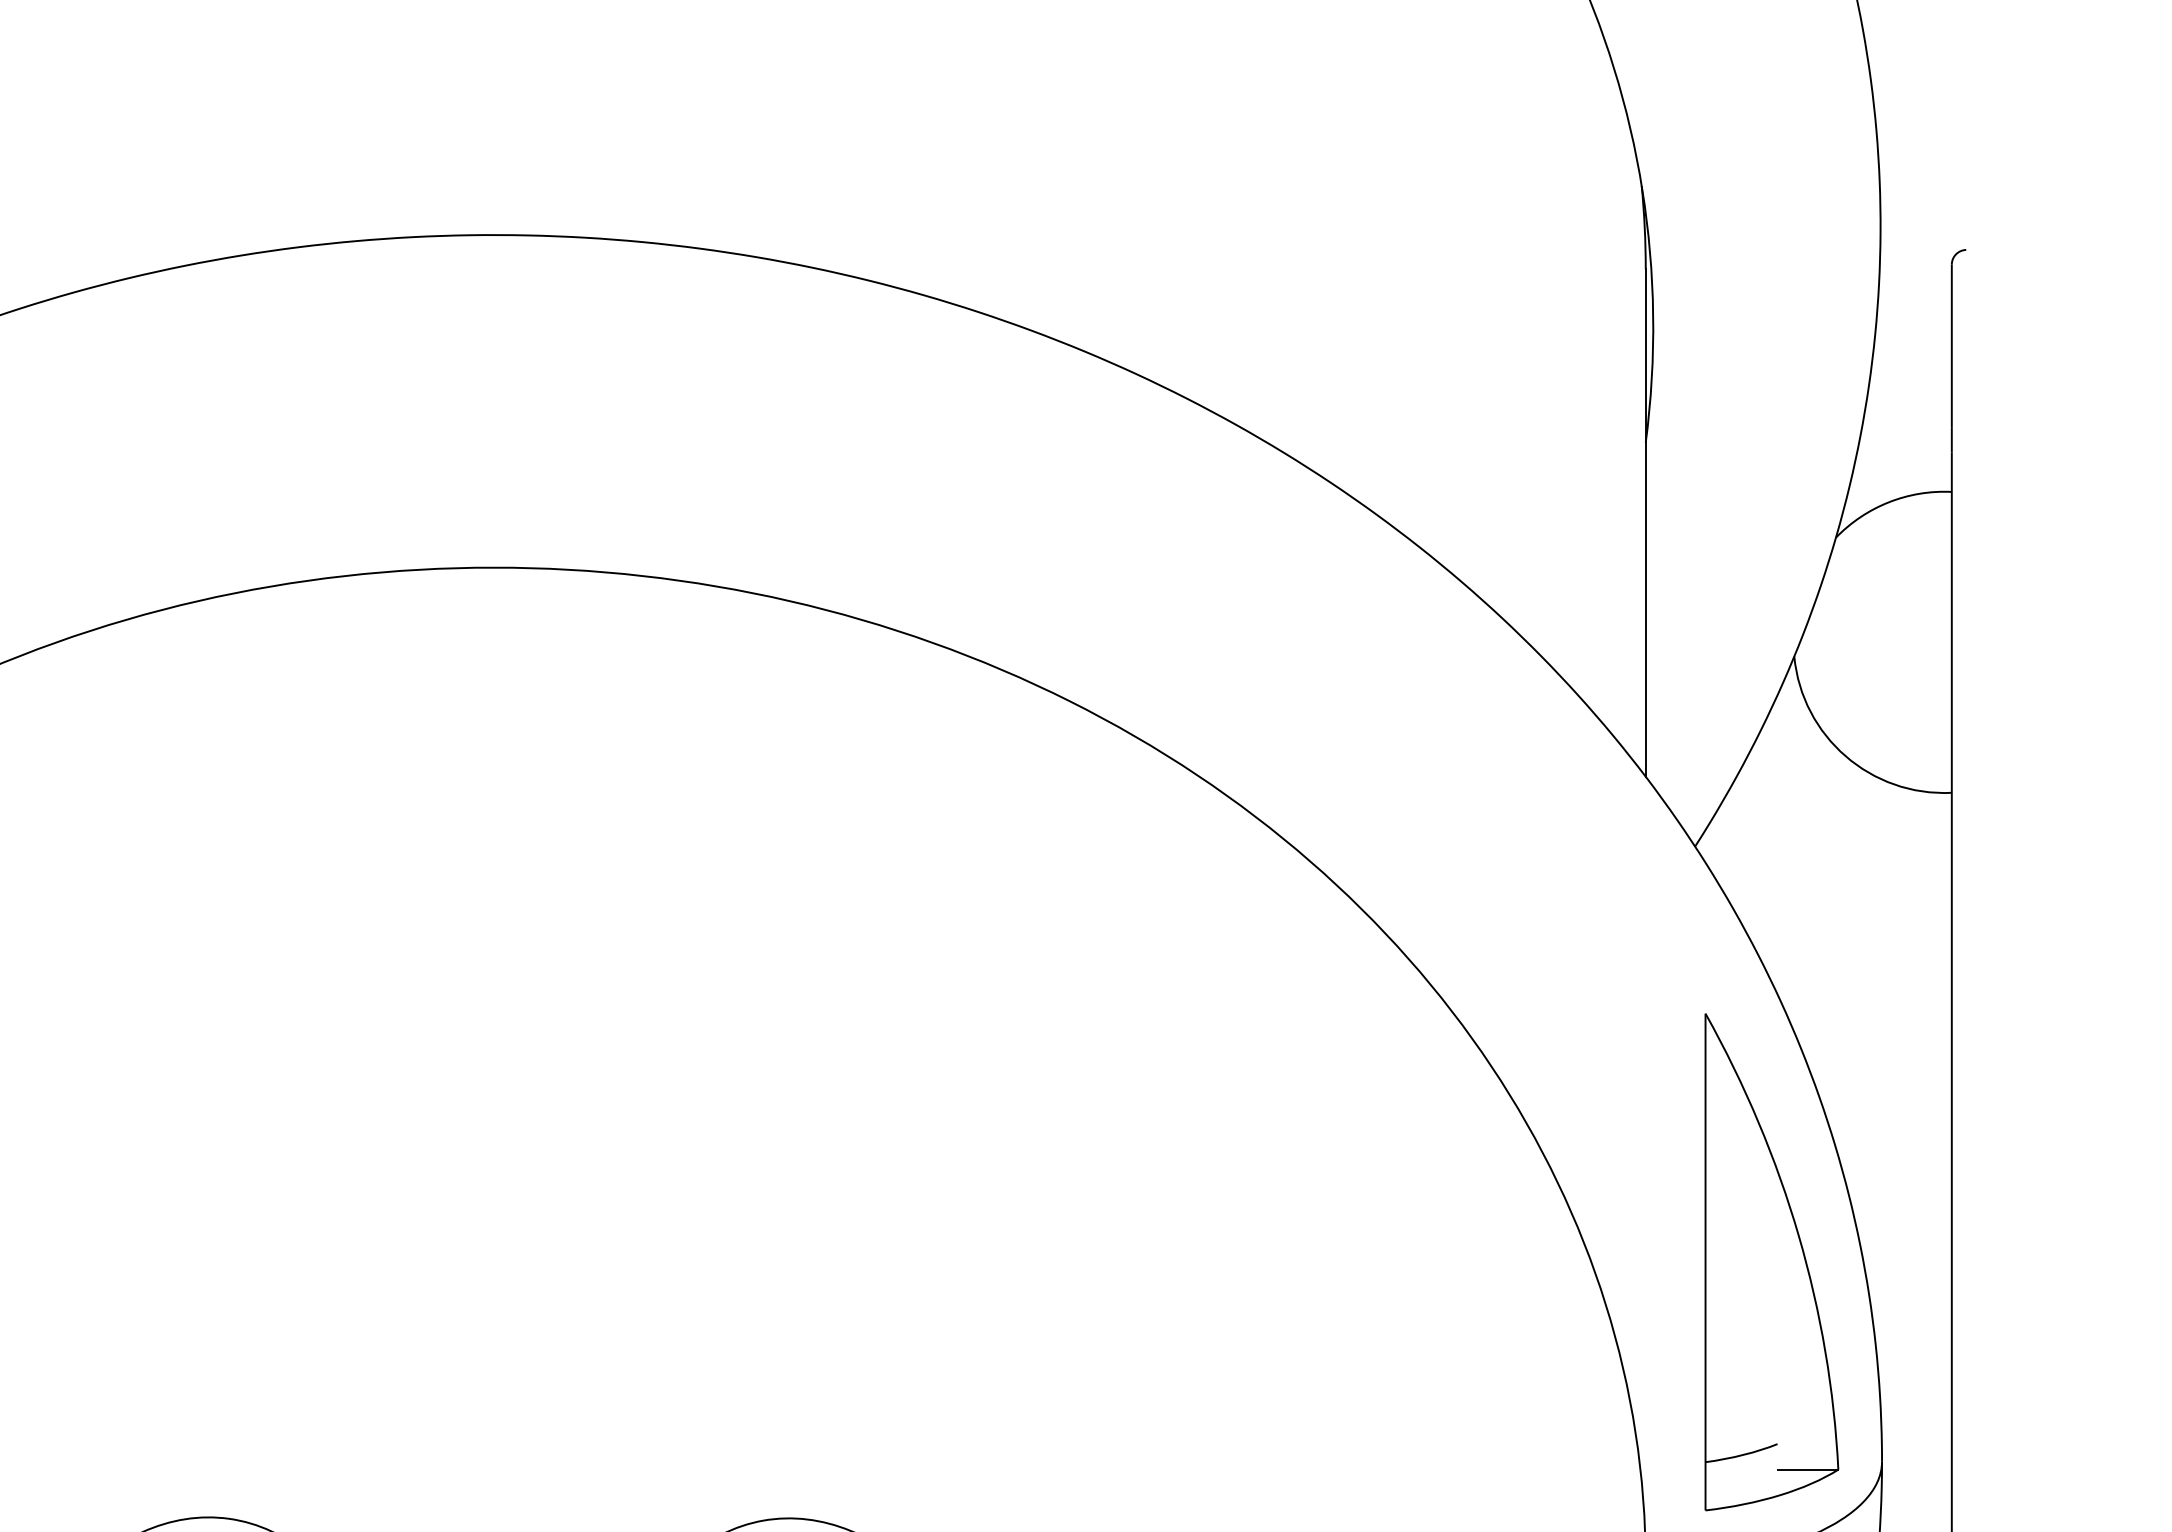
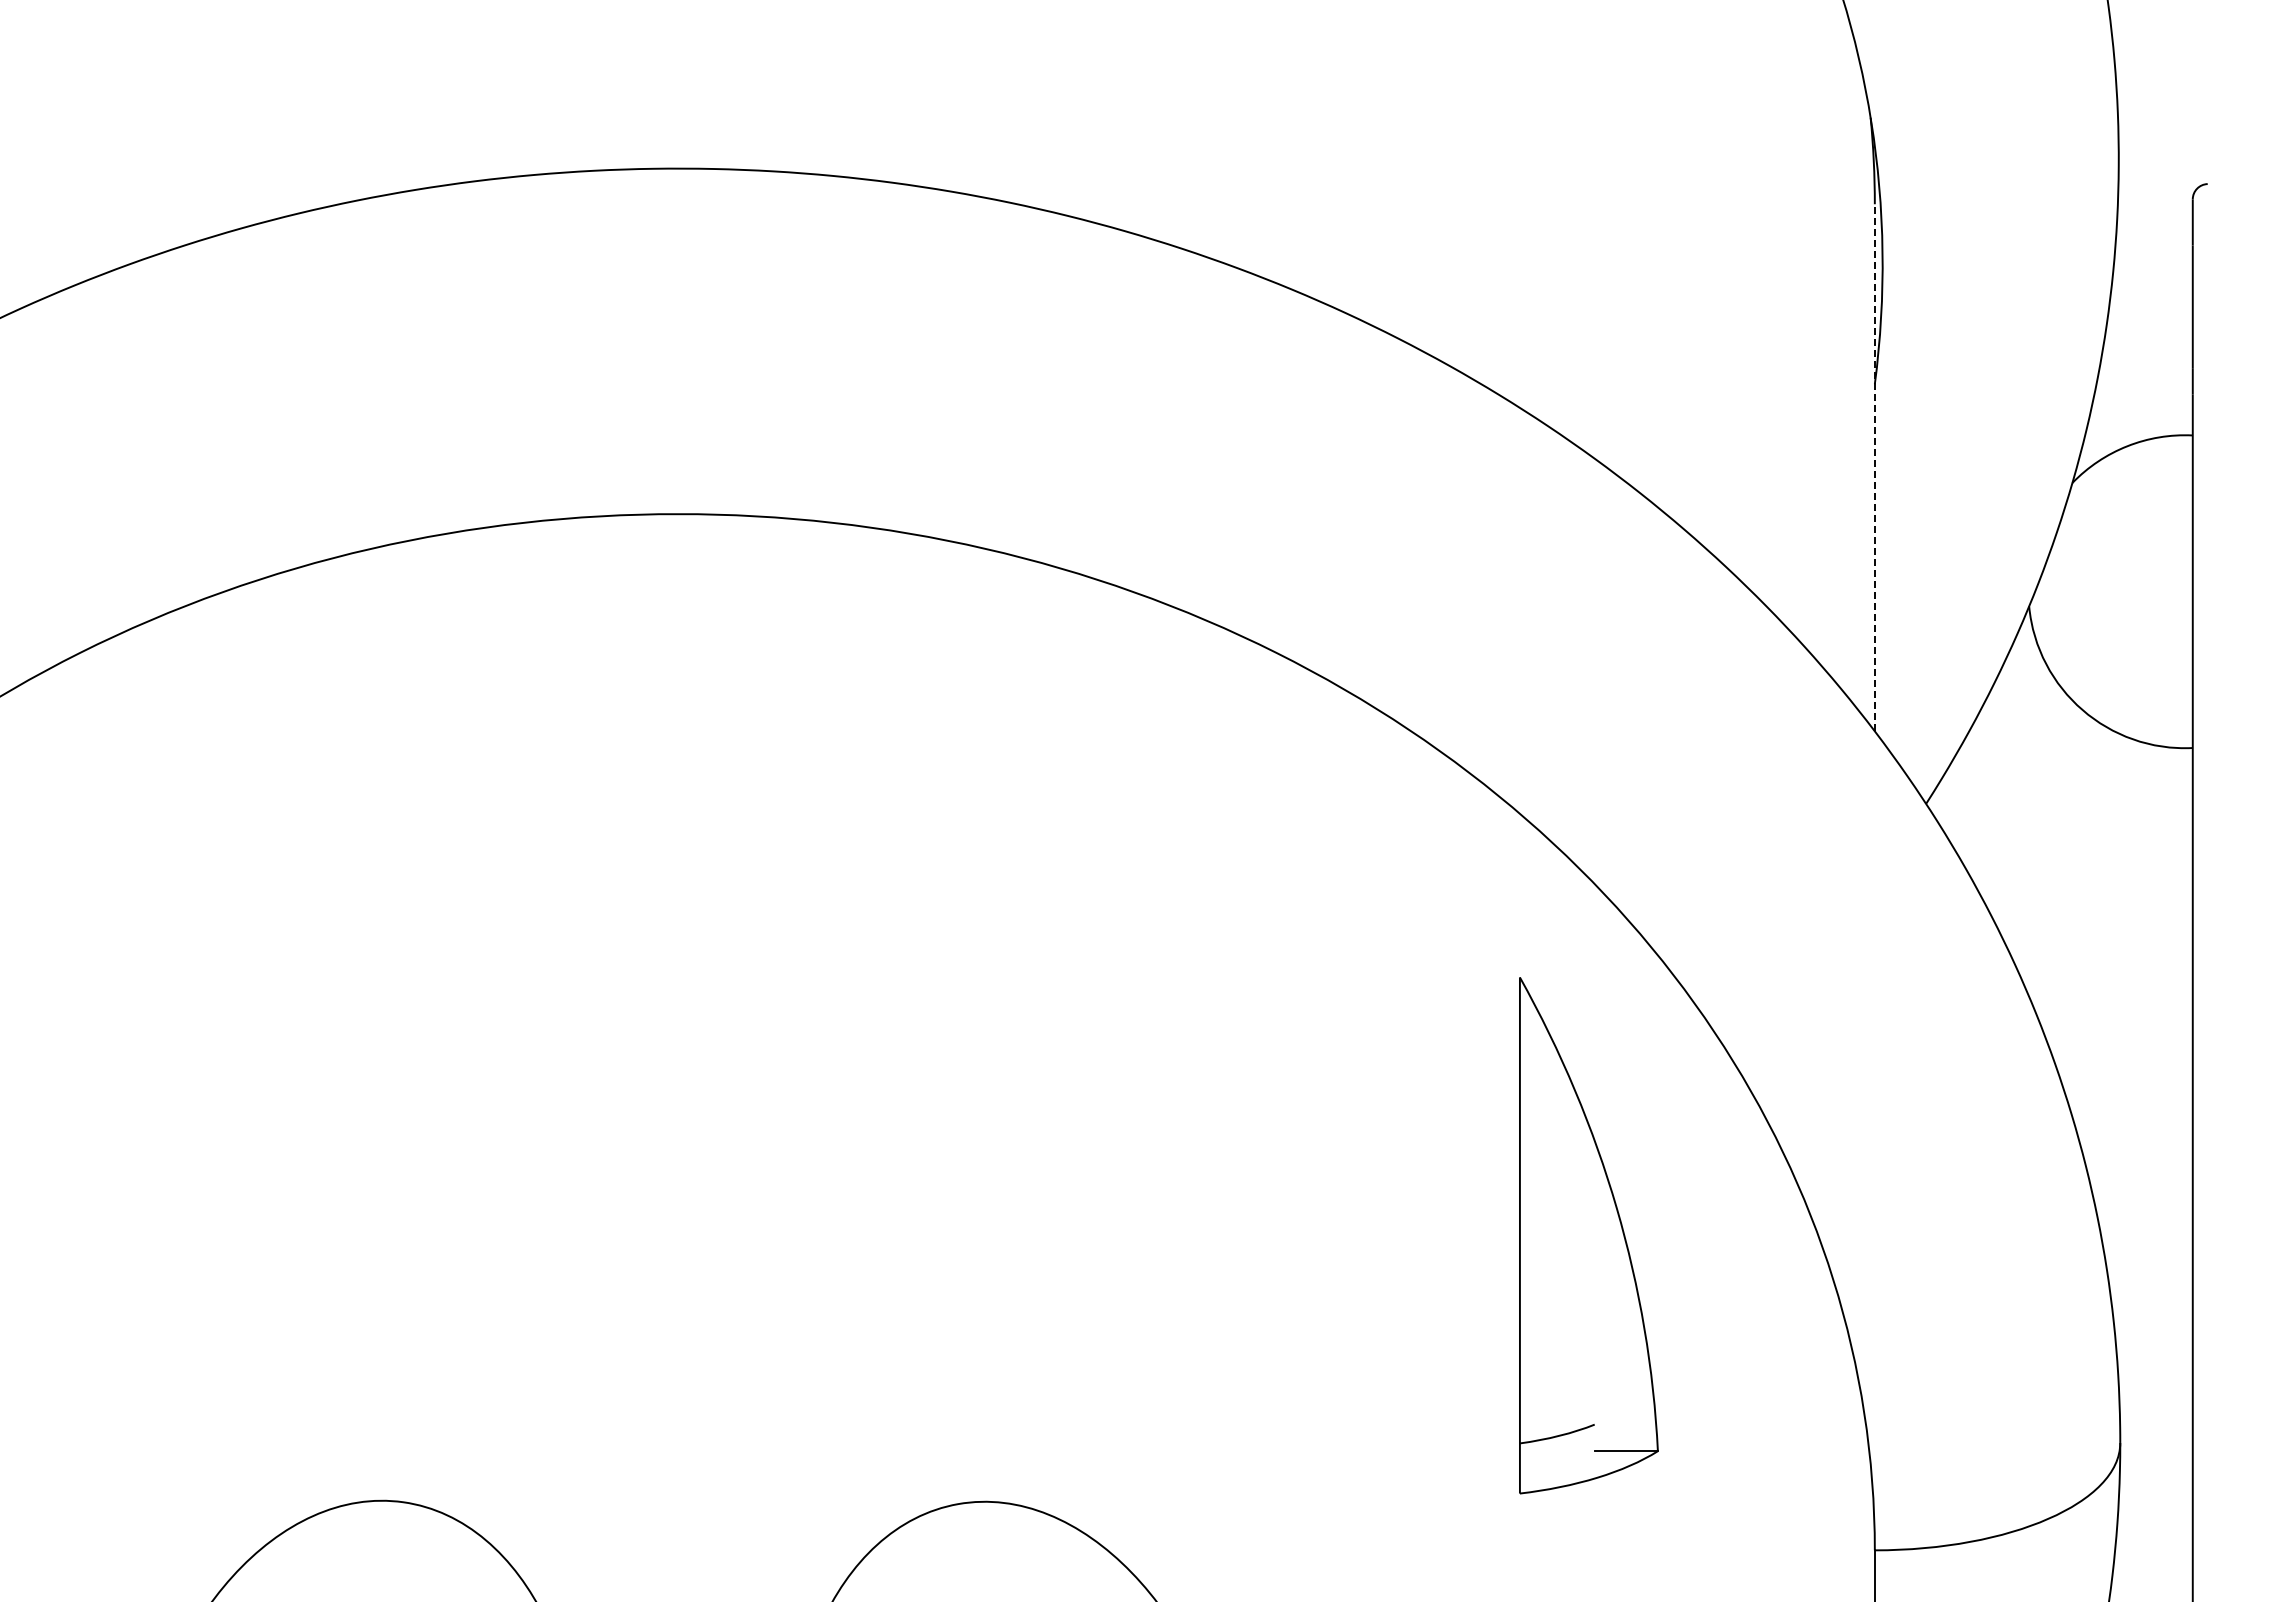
line: (1645, 522) -> (1874, 467), solid -> dashed
part: (1771, 1262) -> (1588, 1235), moved

